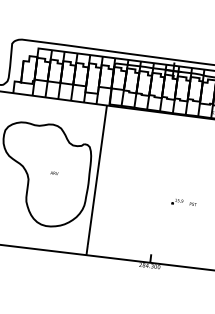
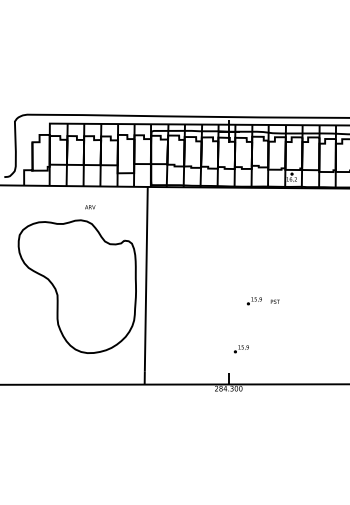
text: (54, 173) -> (90, 207), moved
part: (162, 237) -> (240, 349), added

